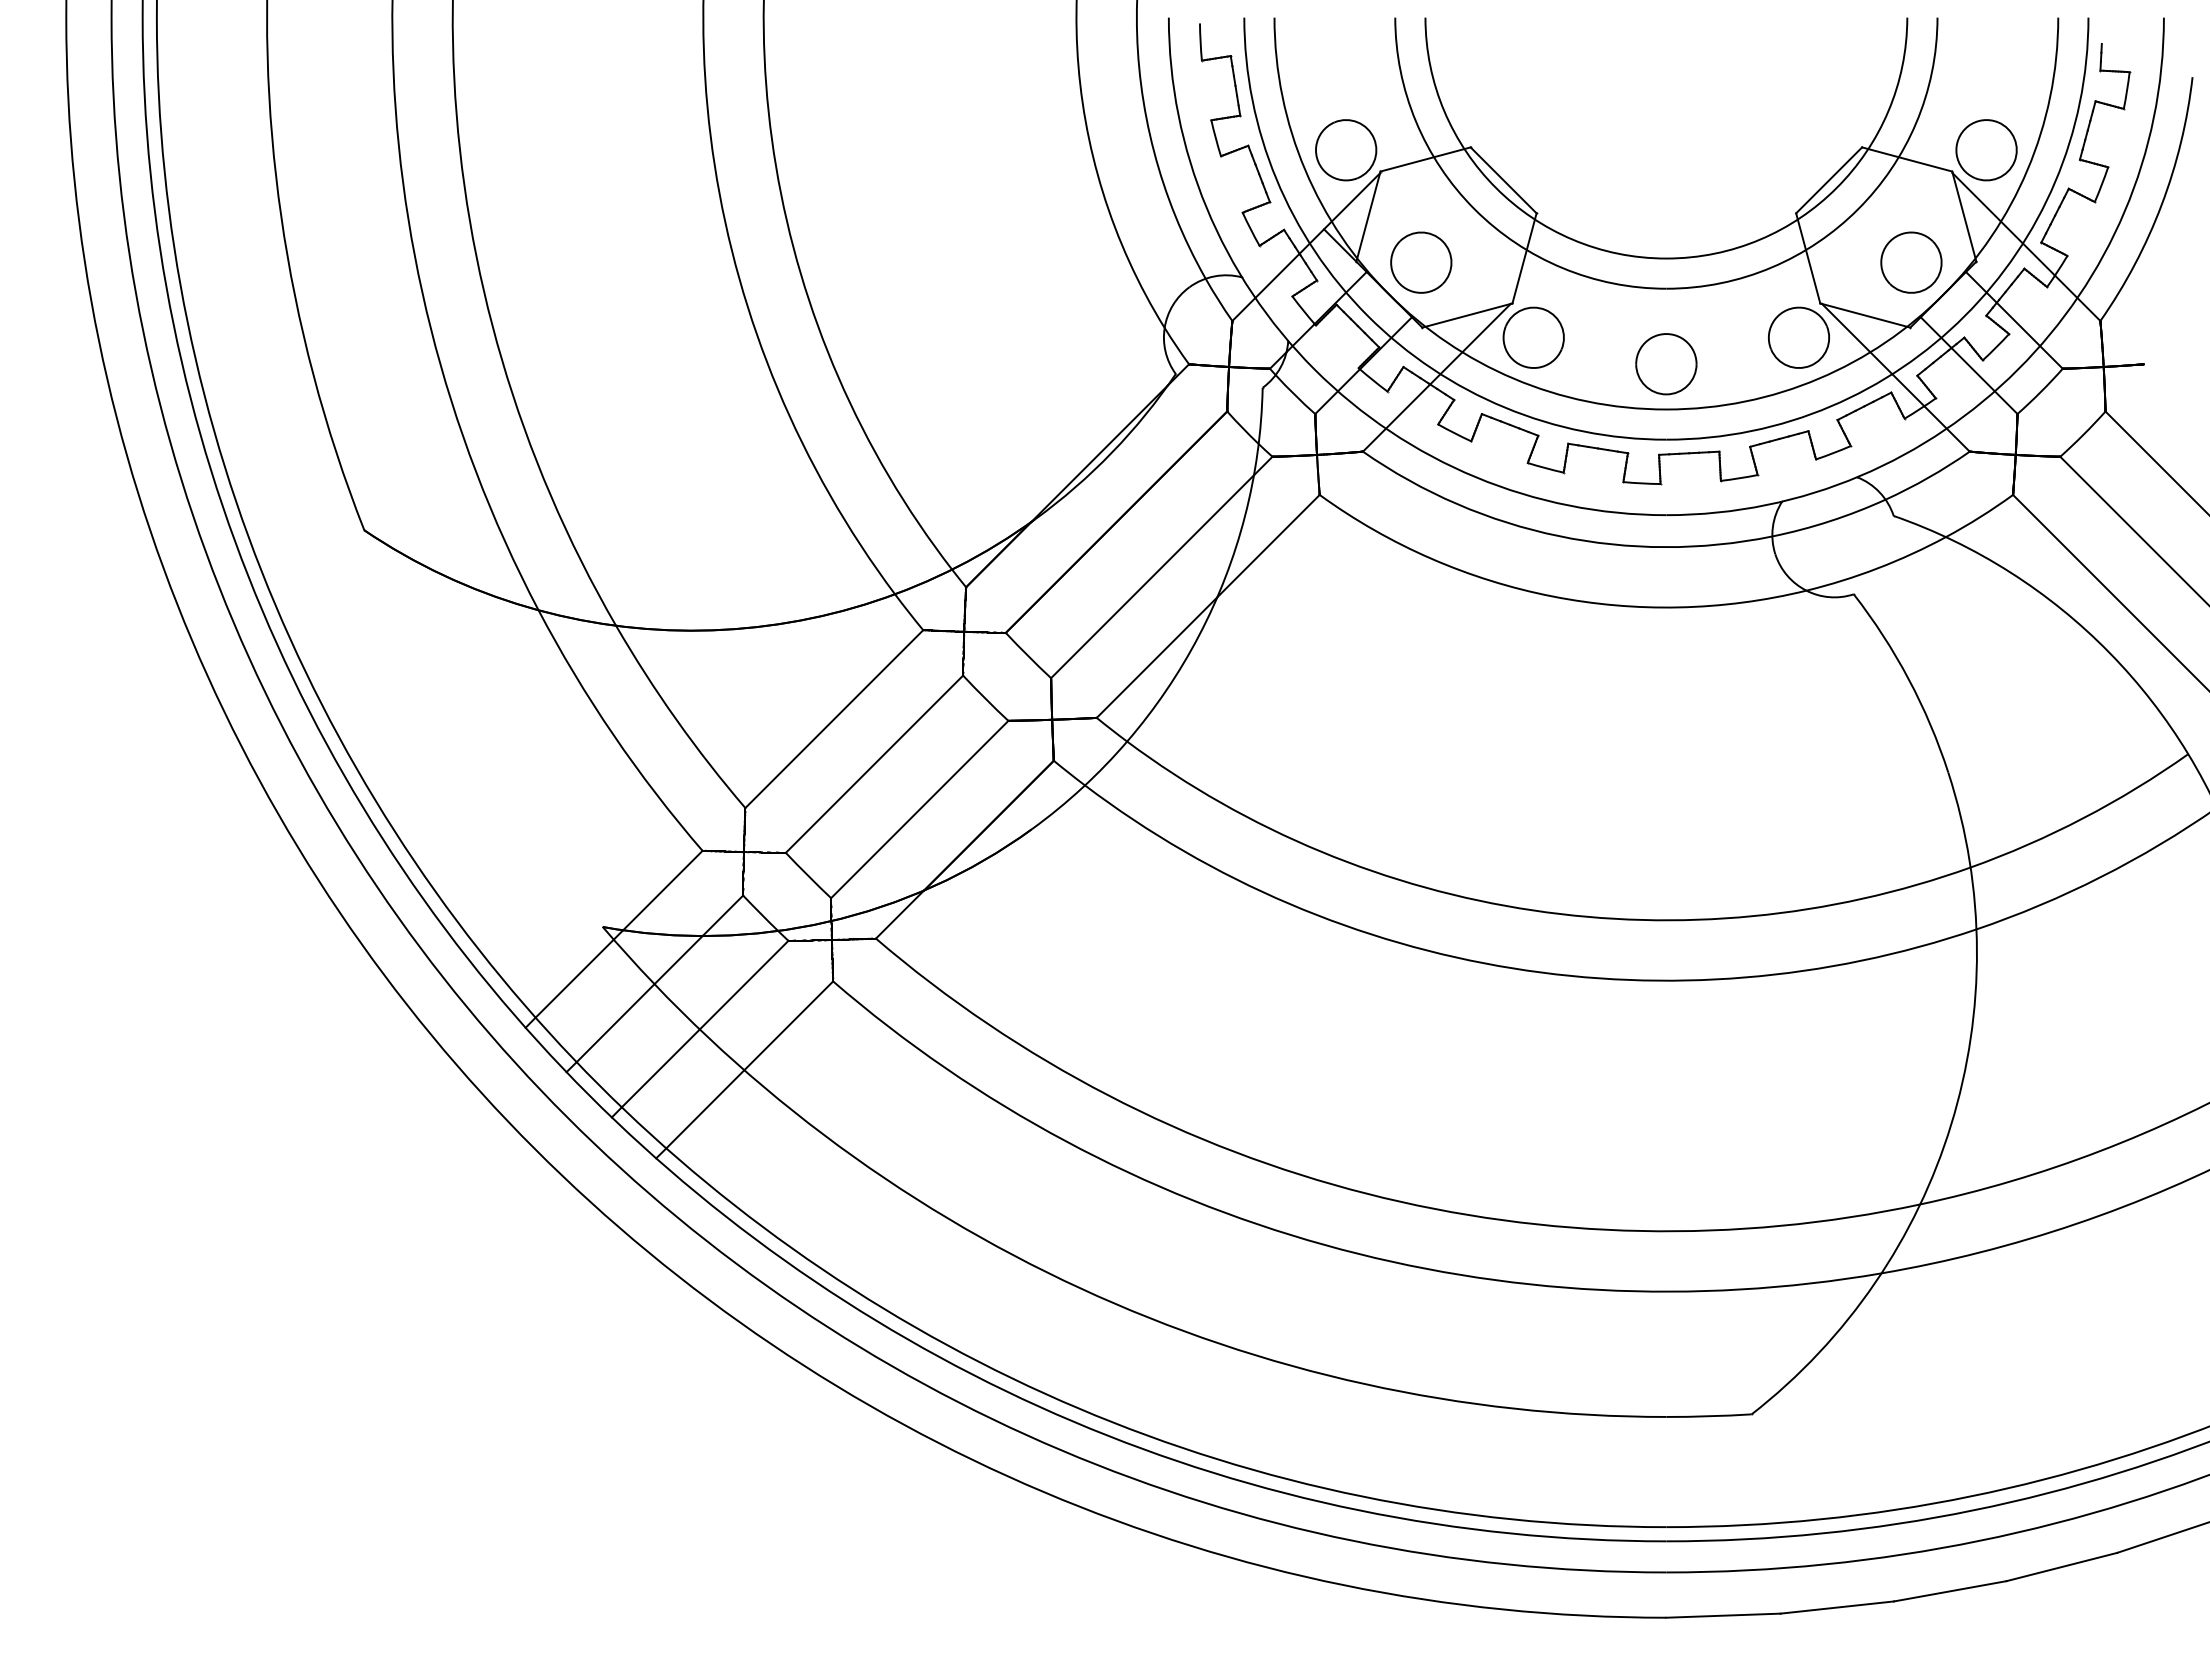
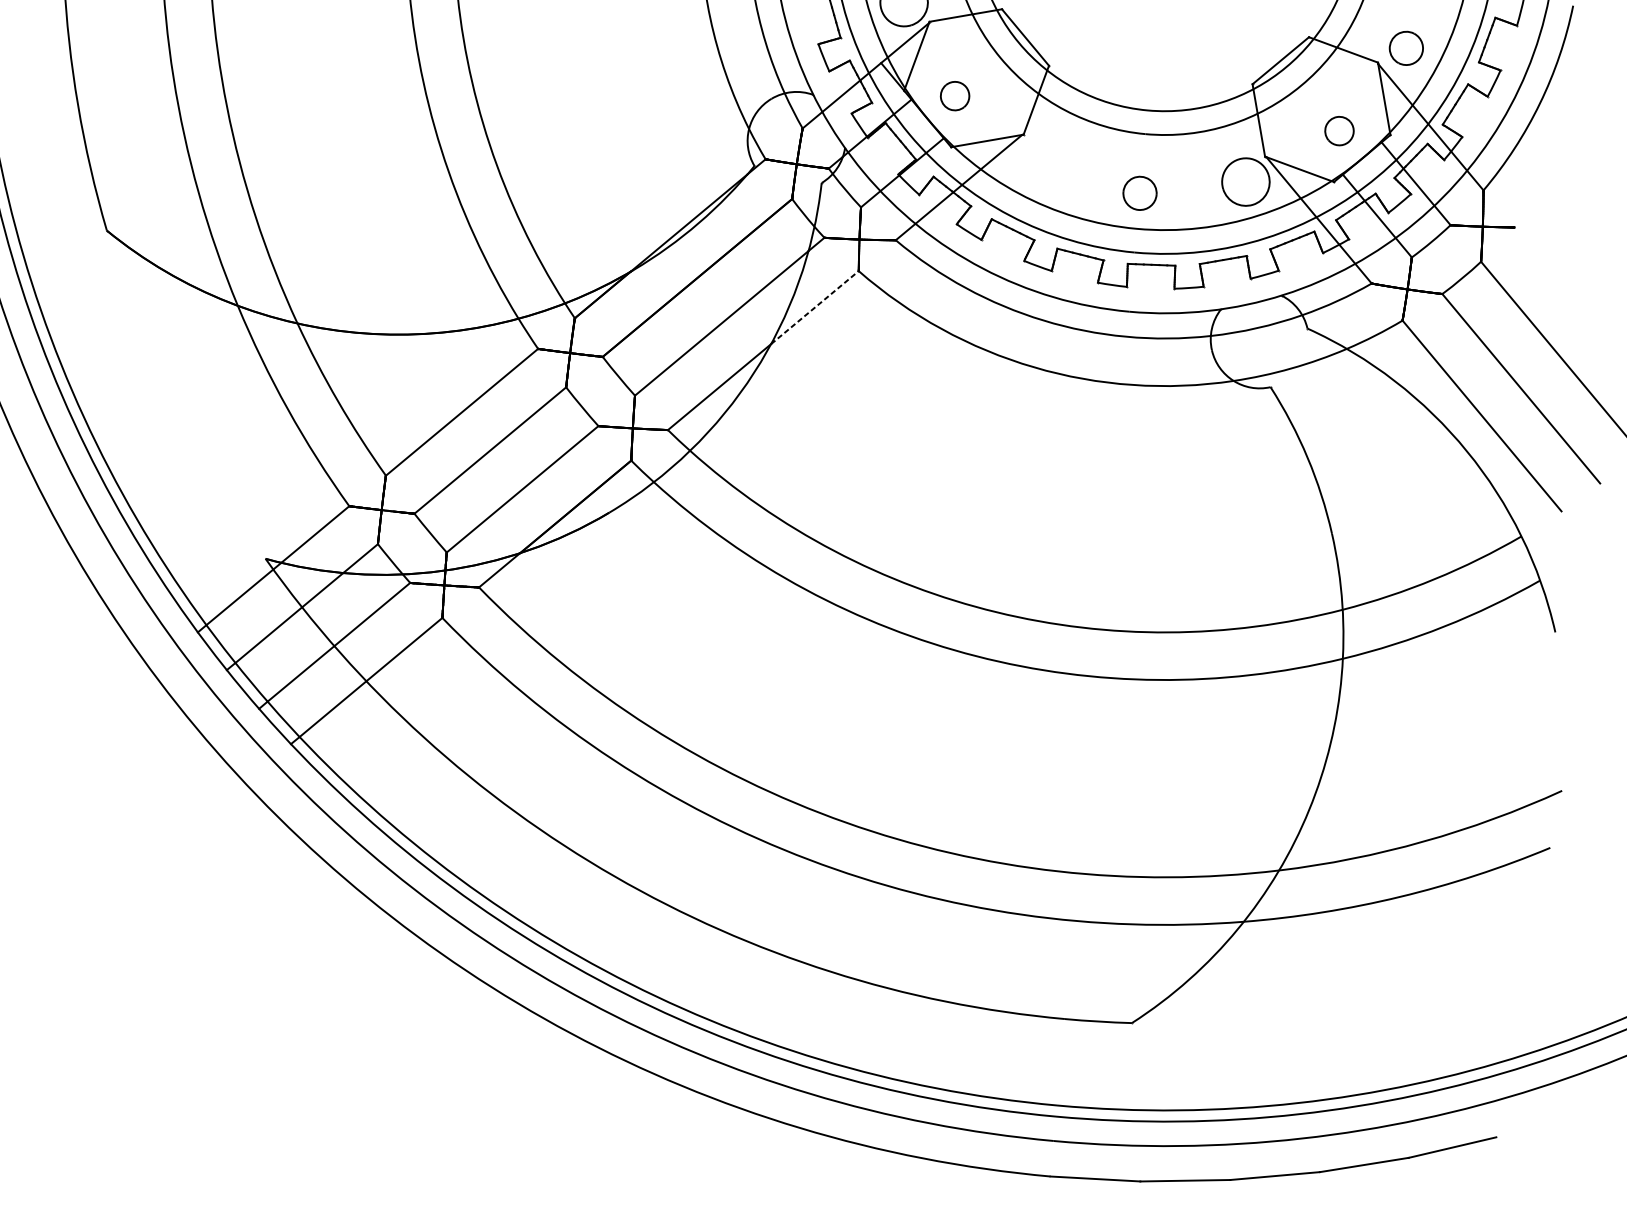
part: (1986, 150) -> (1406, 48), size x0.7
part: (1421, 262) -> (955, 96), size x0.6
part: (1911, 262) -> (1339, 131), size x0.6
part: (1533, 337) -> (1037, 162), removed
part: (1666, 364) -> (1140, 193), size x0.7
line: (1268, 545) -> (814, 307), solid -> dashed

